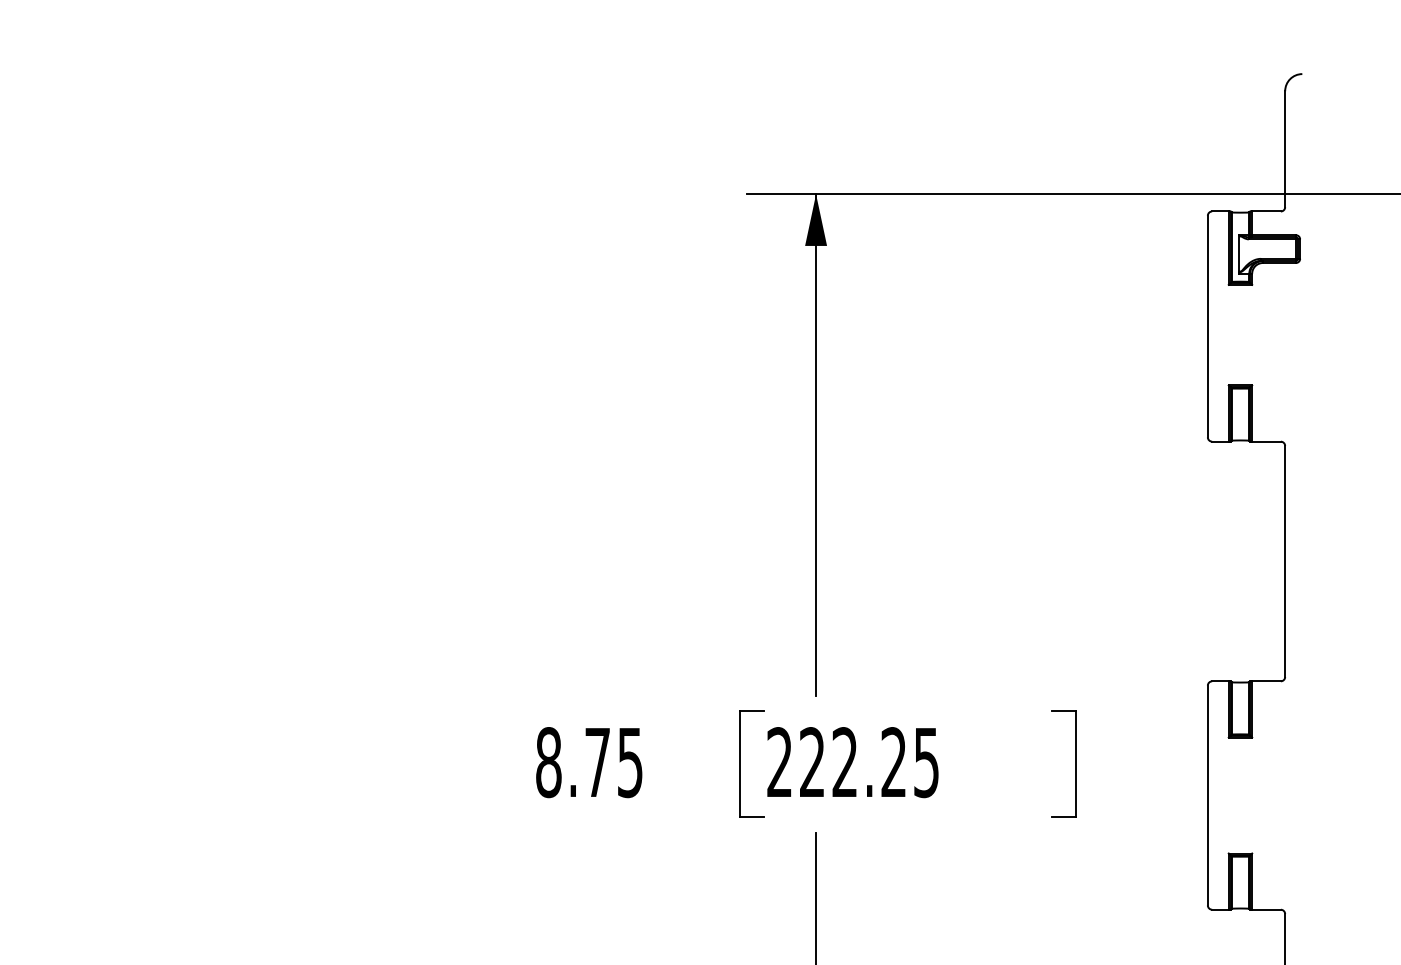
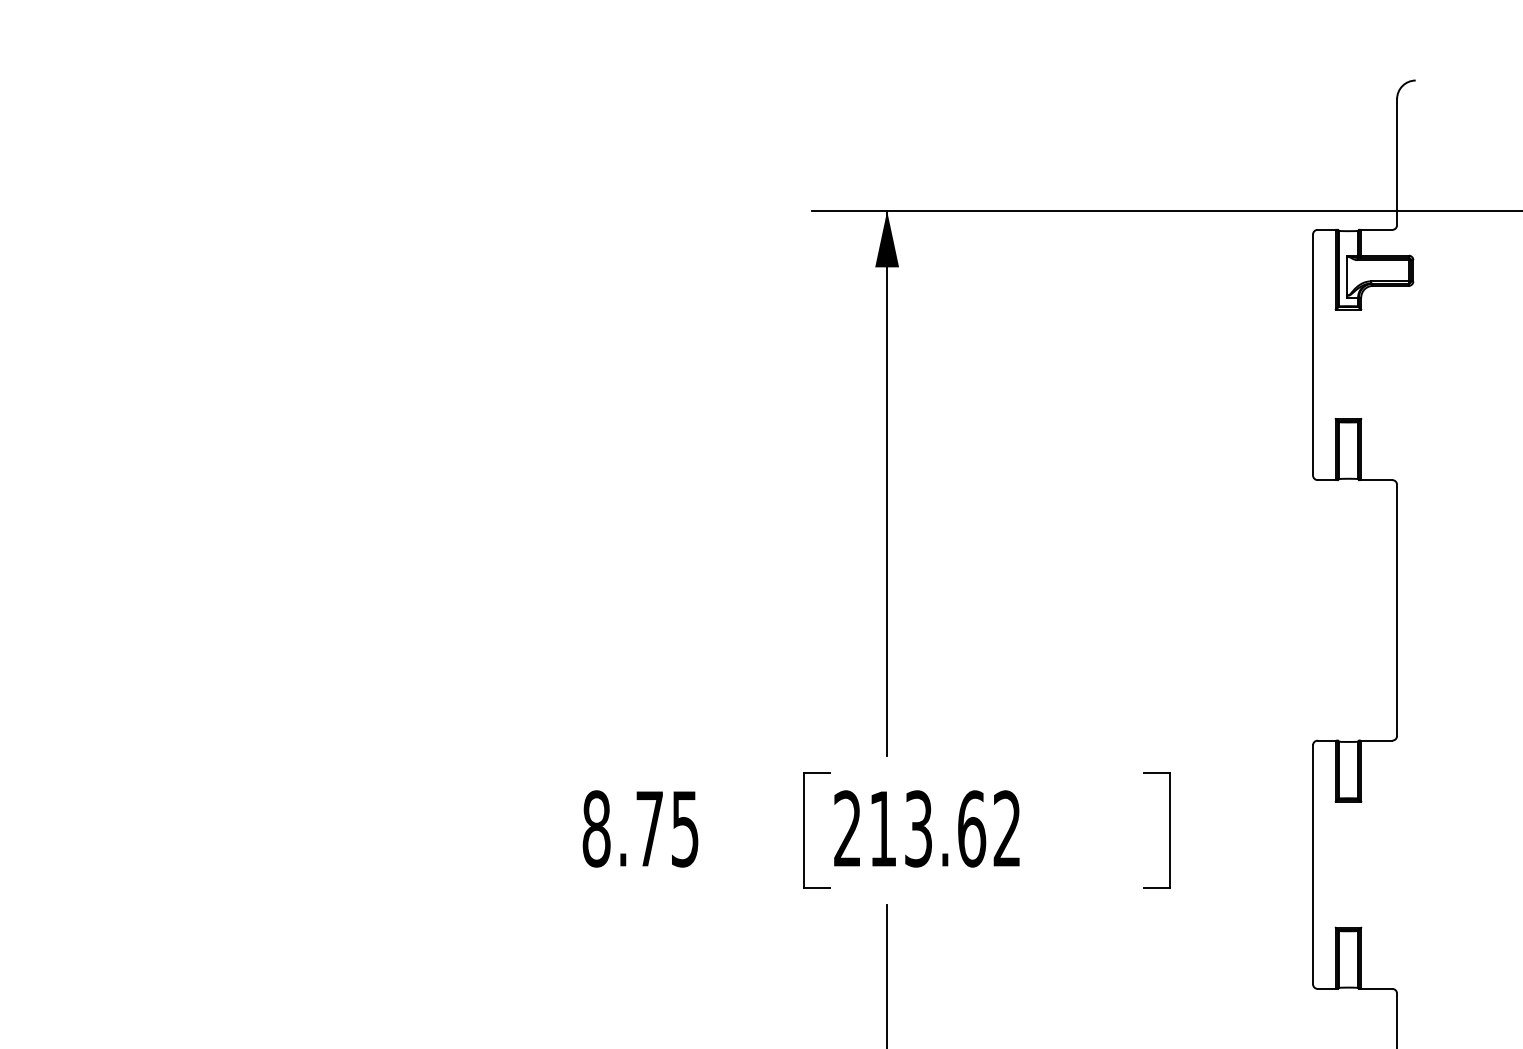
text: (868, 762) -> (944, 828), 222.25 -> 213.62

